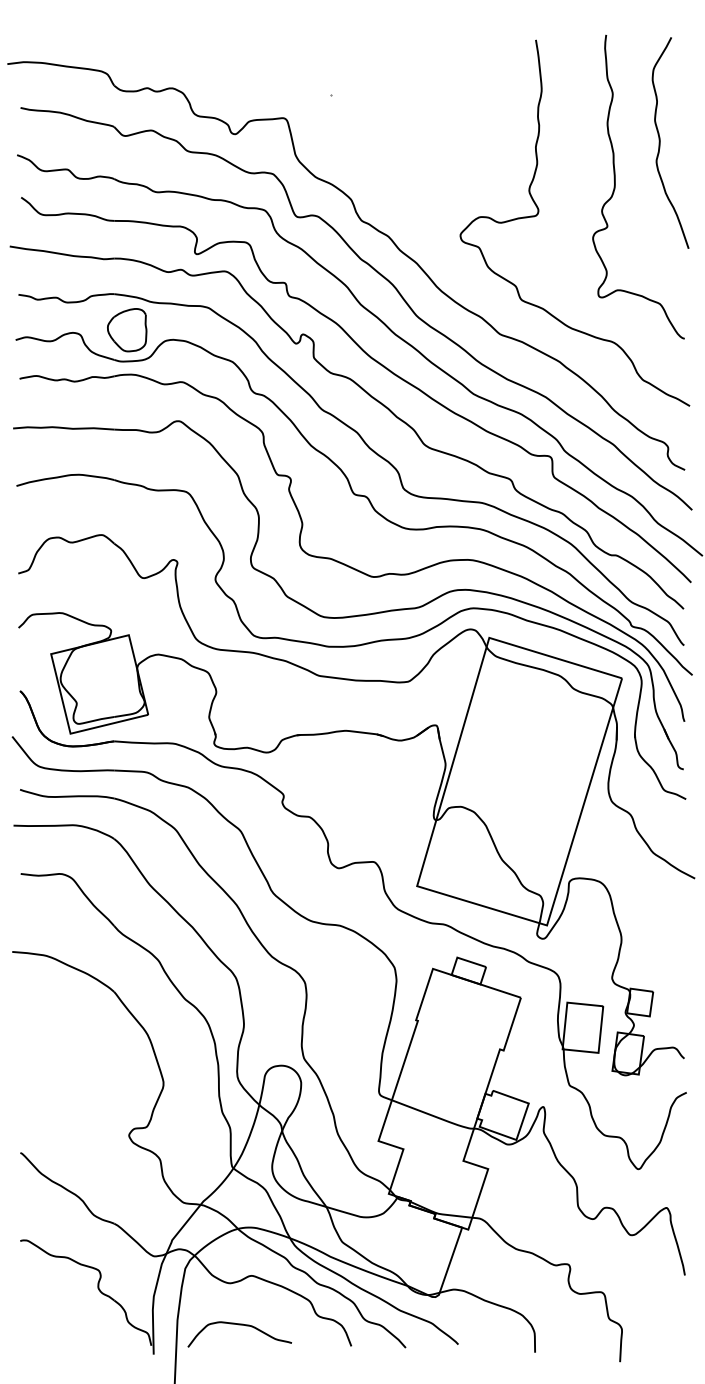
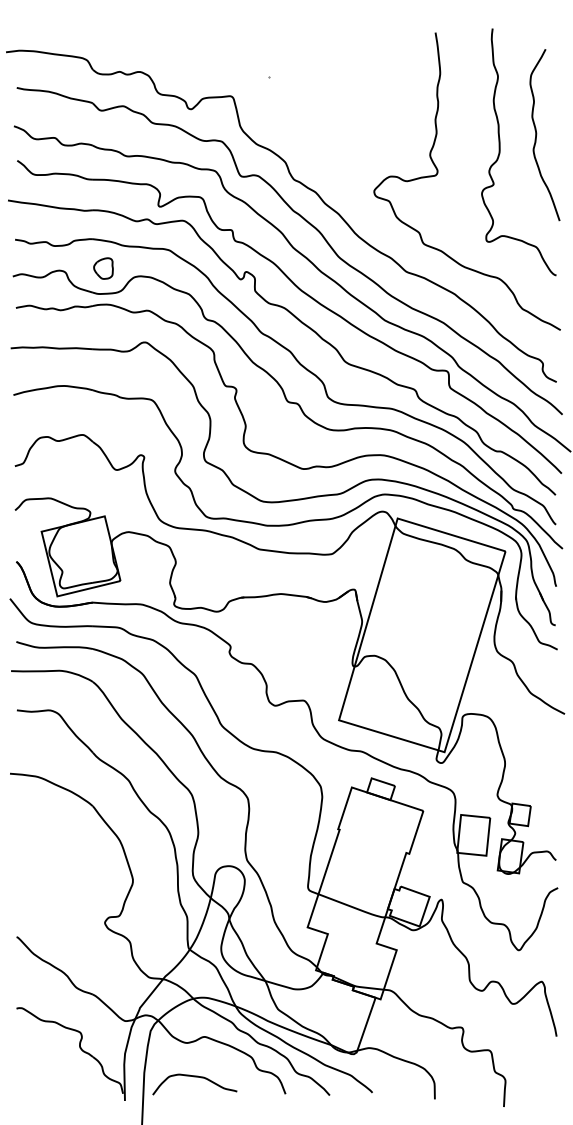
curve: (660, 142) -> (536, 134), moved
part: (127, 330) -> (103, 268), size x0.6

